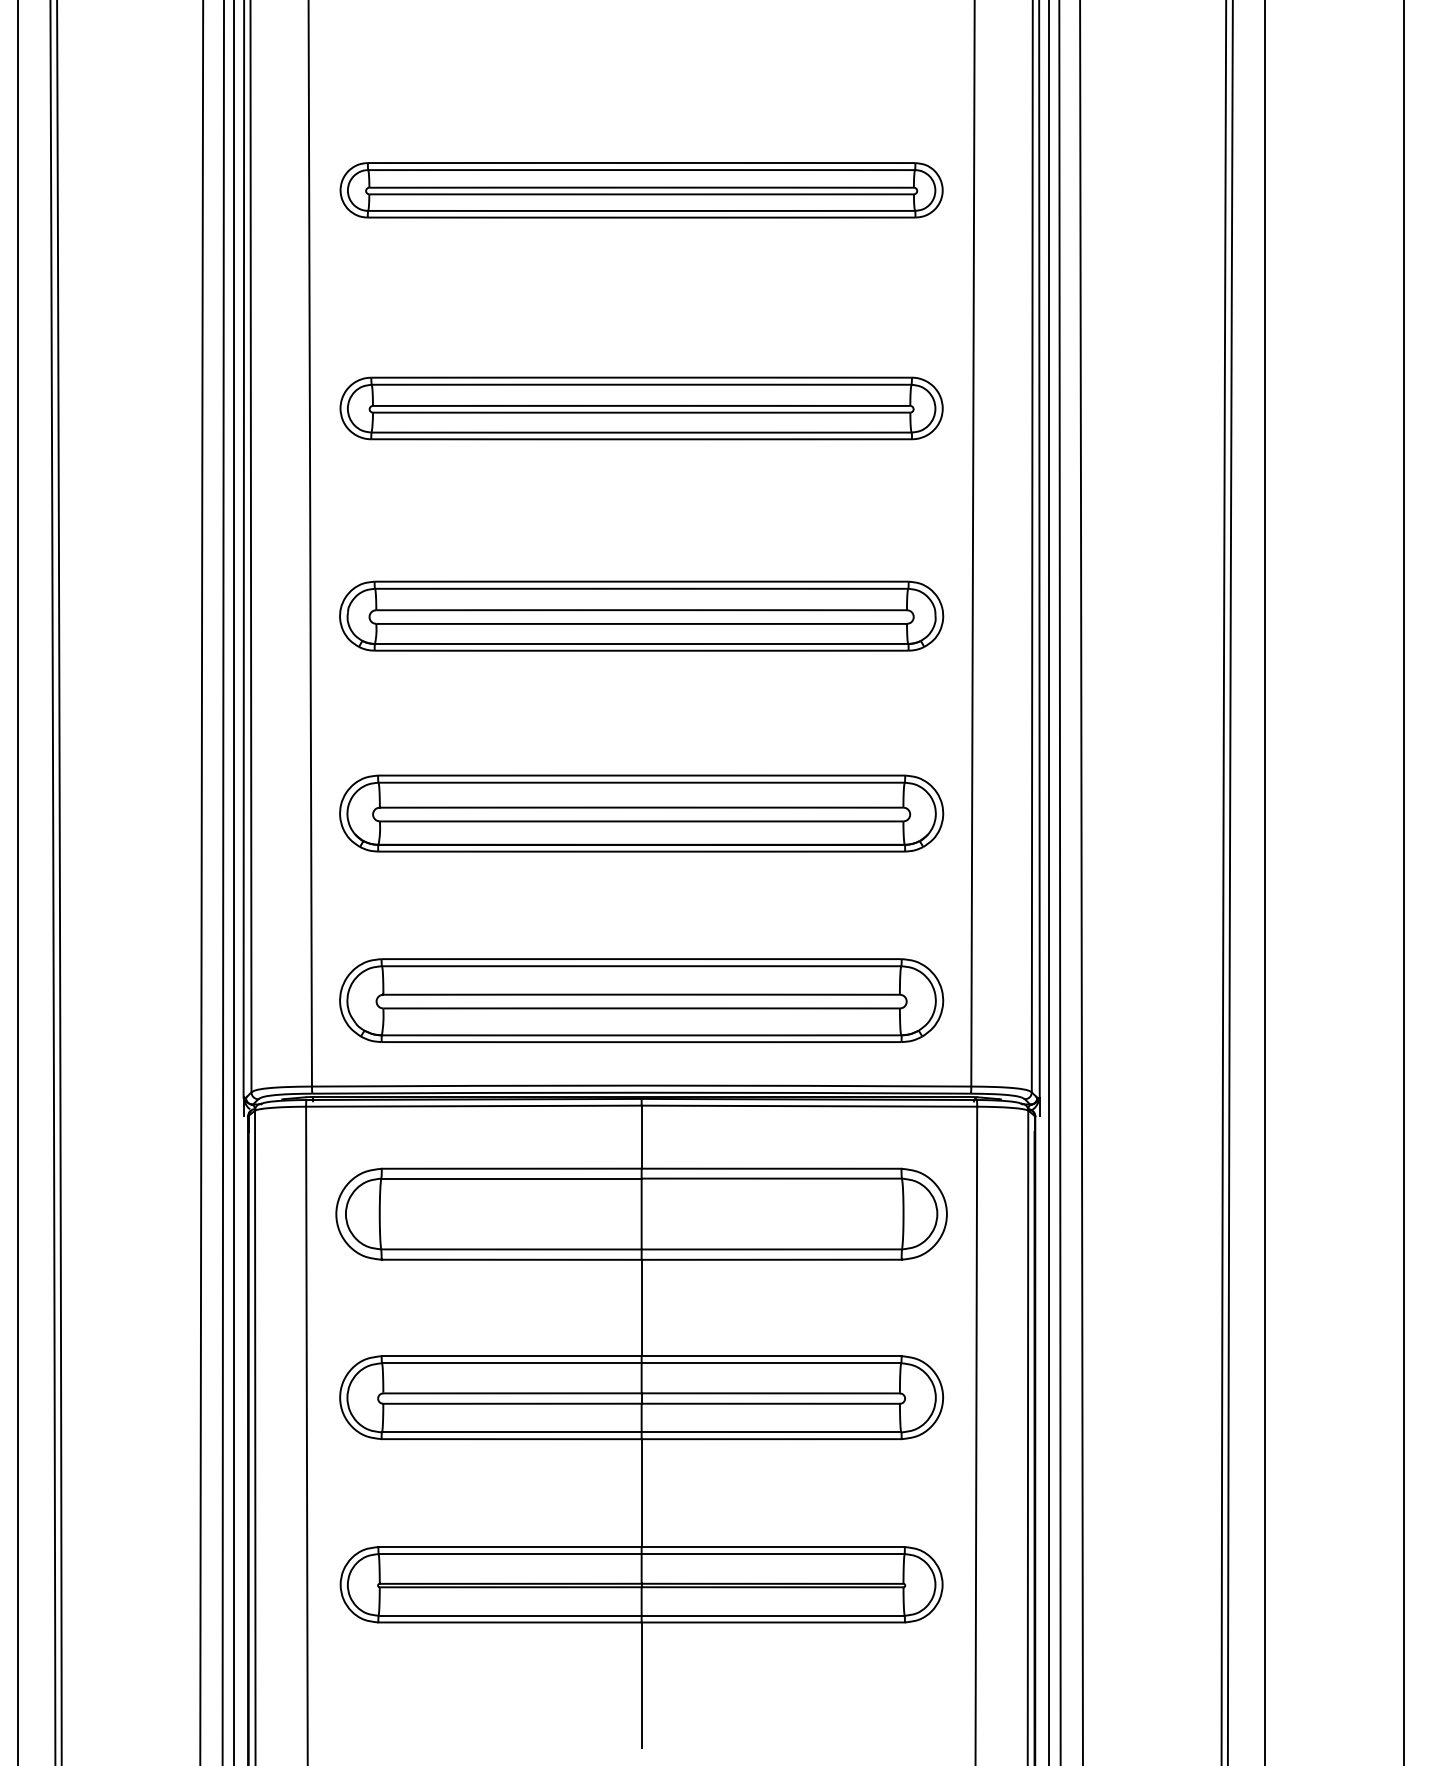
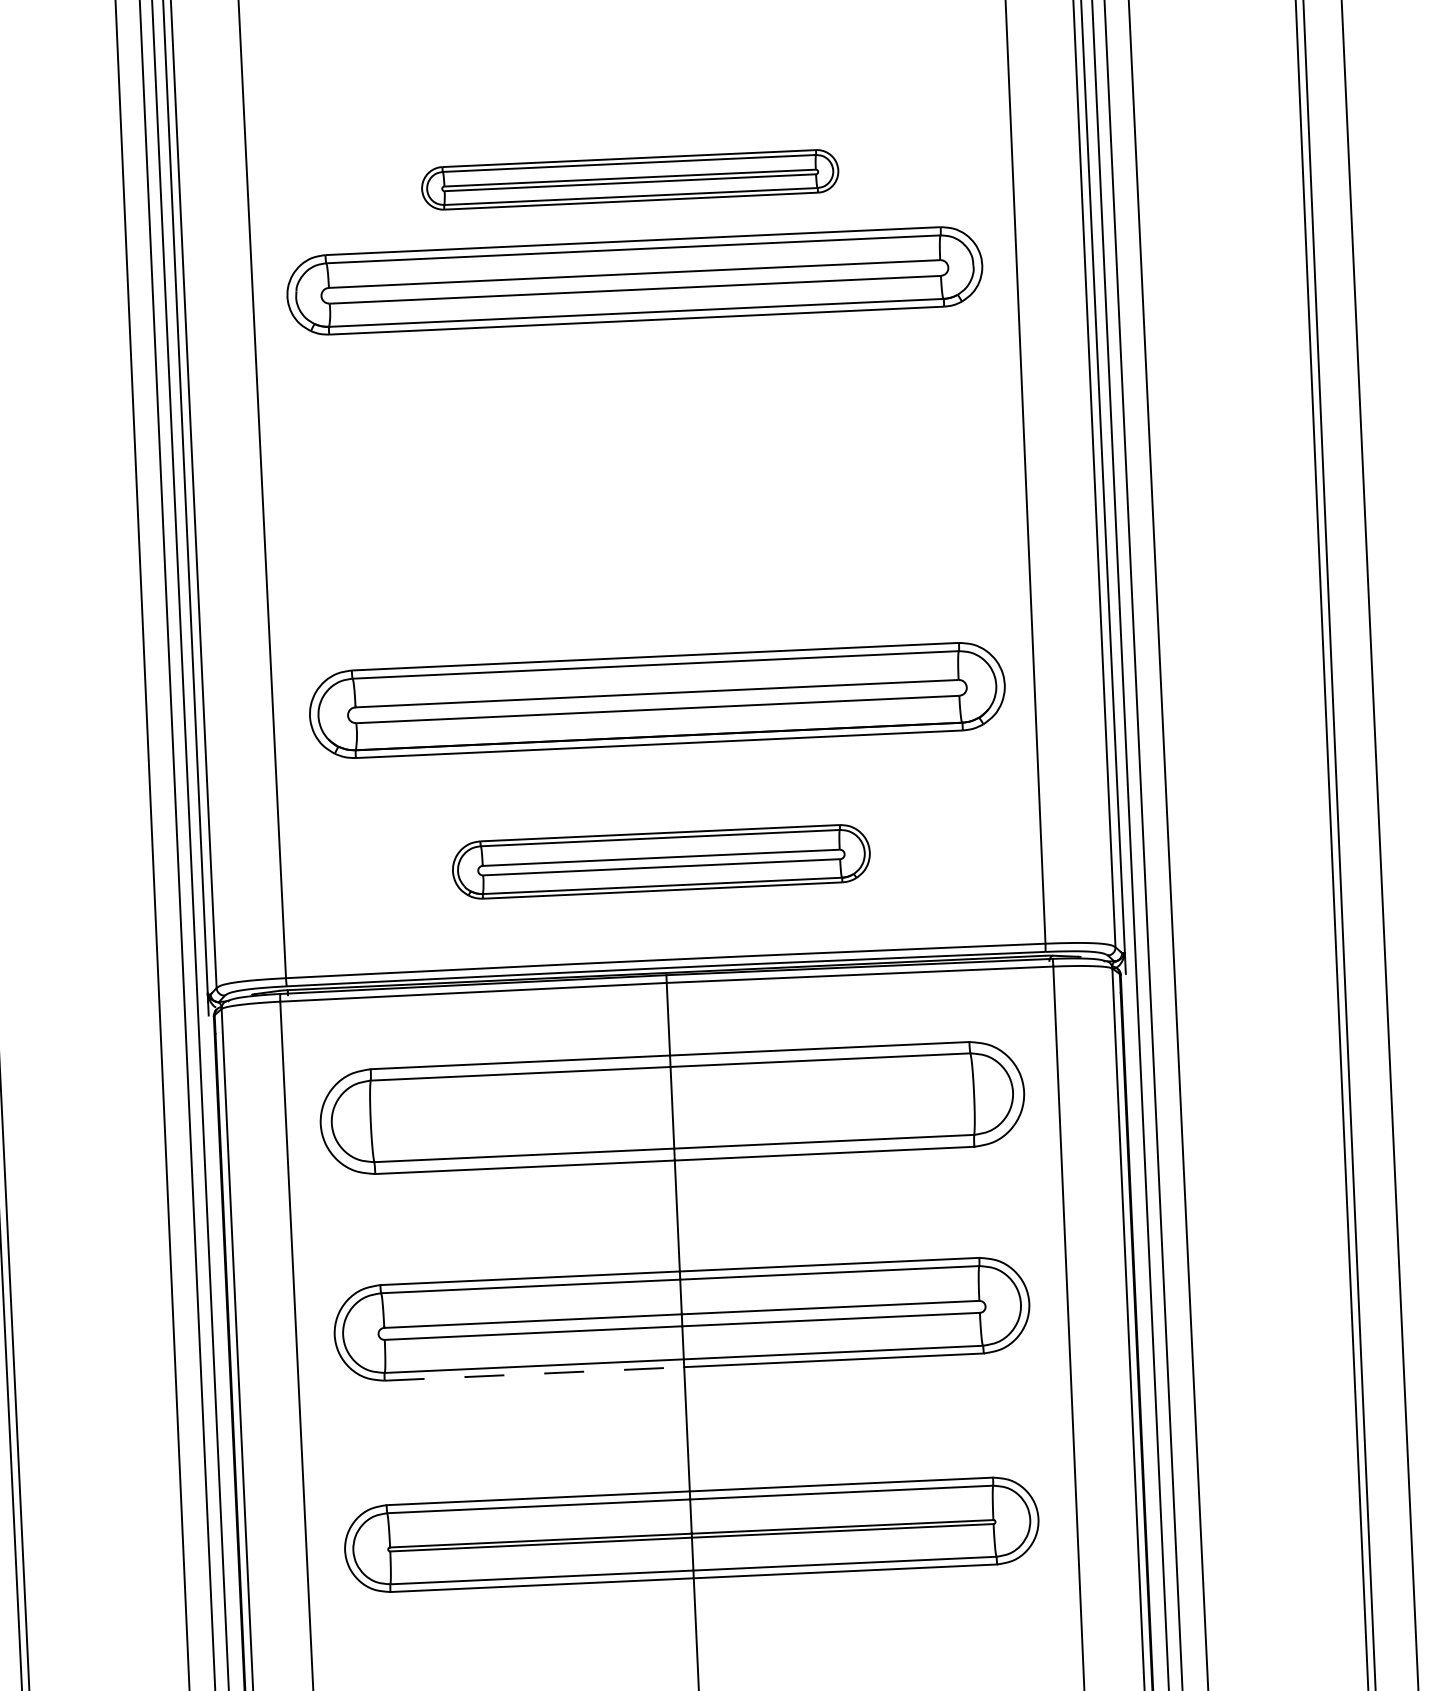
part: (641, 408) -> (630, 179), size x0.6
part: (641, 615) -> (634, 280), moved
part: (641, 813) -> (657, 700), moved
part: (641, 1000) -> (661, 861), size x0.6
line: (512, 1439) -> (535, 1374), solid -> dashed

